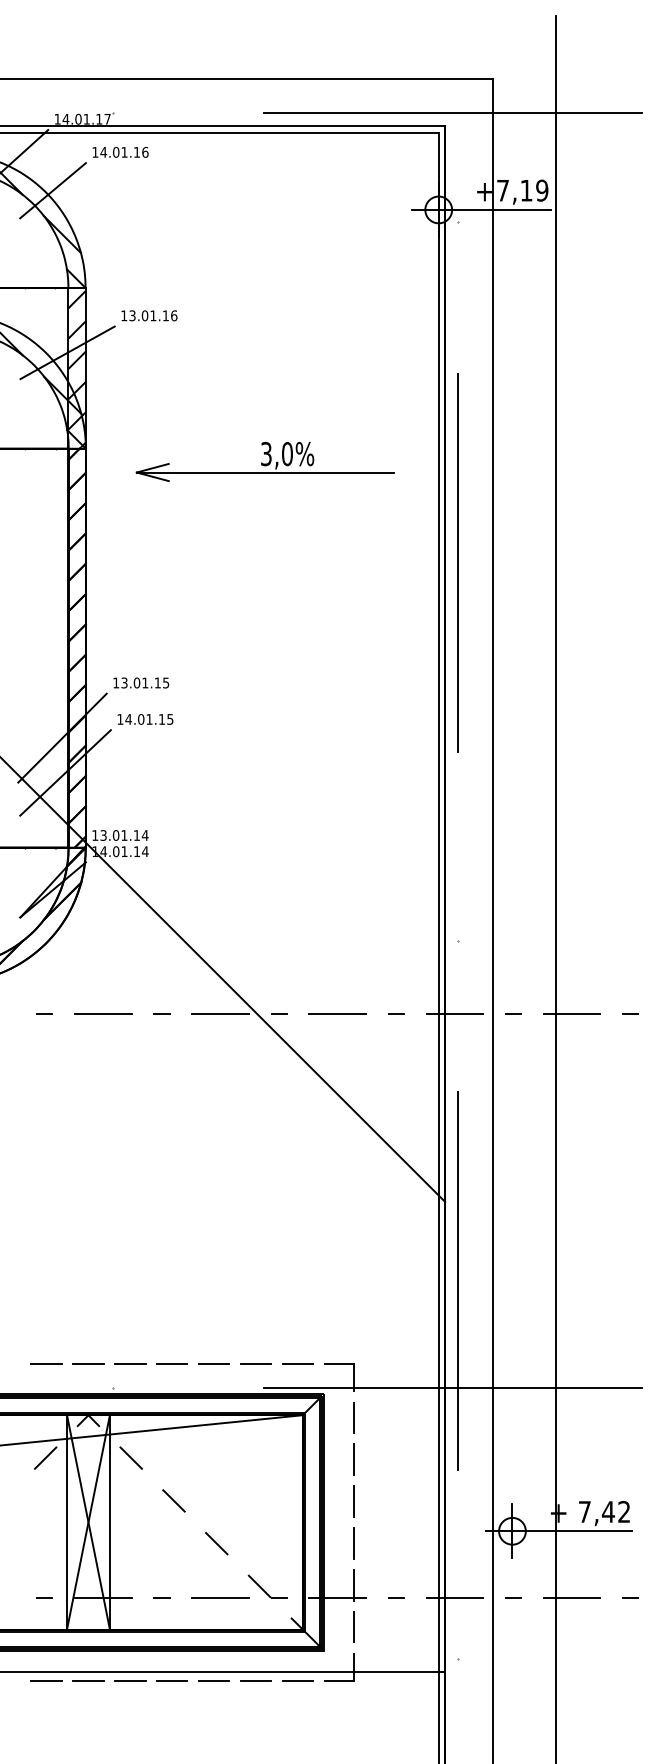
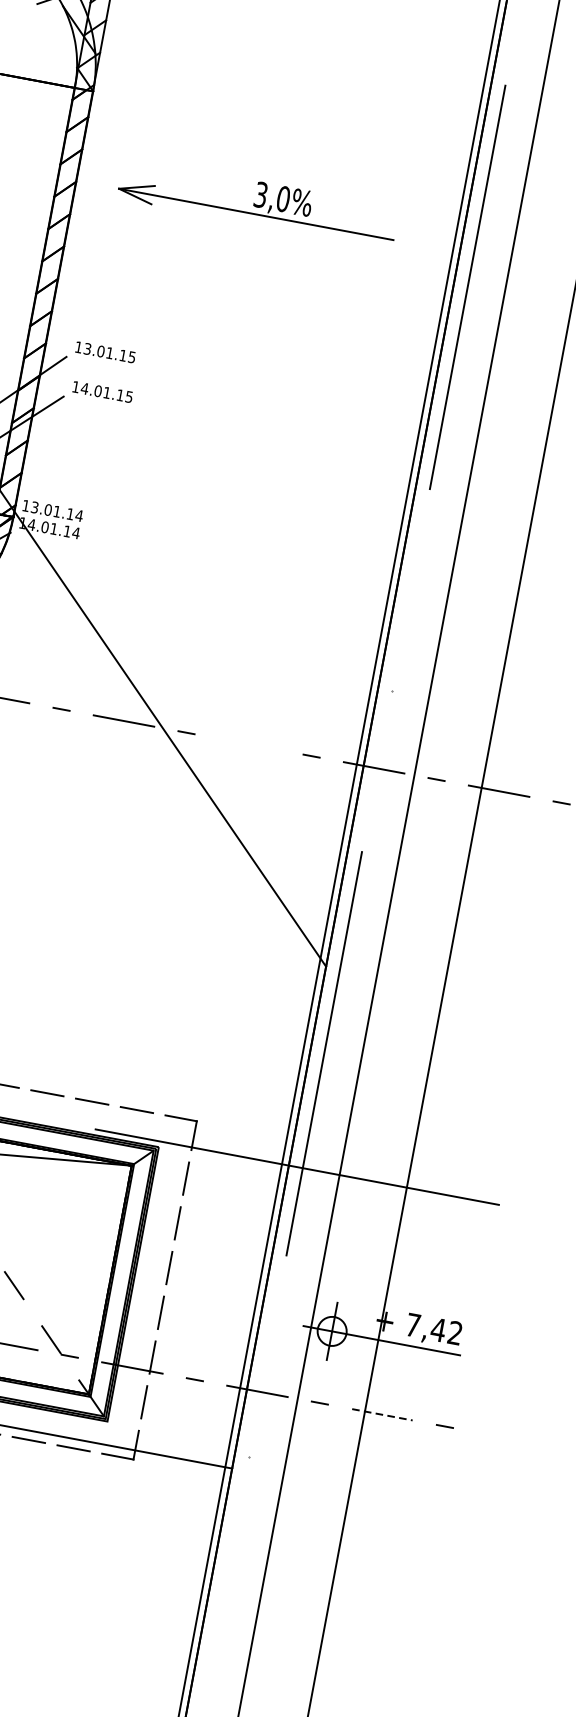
part: (264, 461) -> (257, 202), moved
line: (337, 1013) -> (248, 744), removed
line: (572, 1598) -> (382, 1415), solid -> dashed

